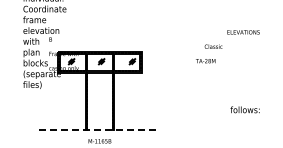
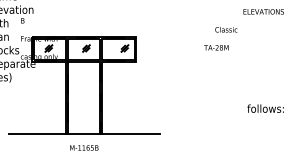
line: (100, 130) -> (84, 134), dashed -> solid

